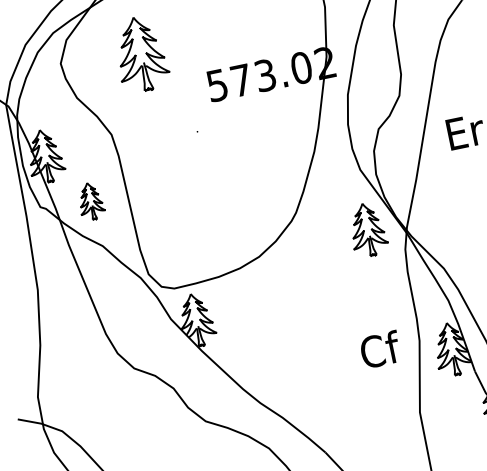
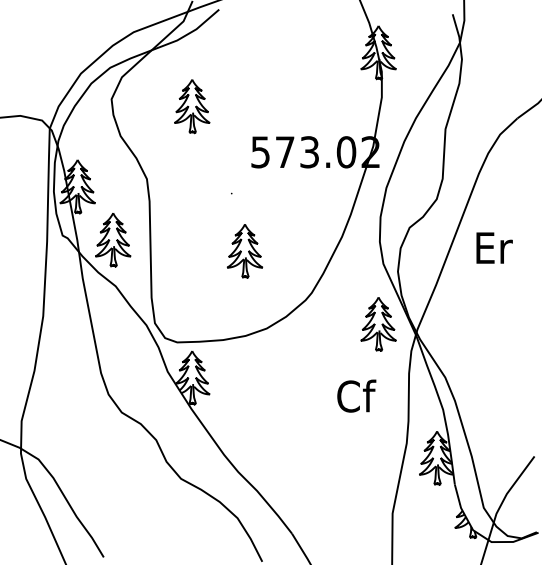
part: (141, 54) -> (192, 106), size x0.71
part: (221, 185) -> (244, 251), added
part: (91, 201) -> (113, 240), size x1.43
text: (380, 349) -> (356, 395), moved

